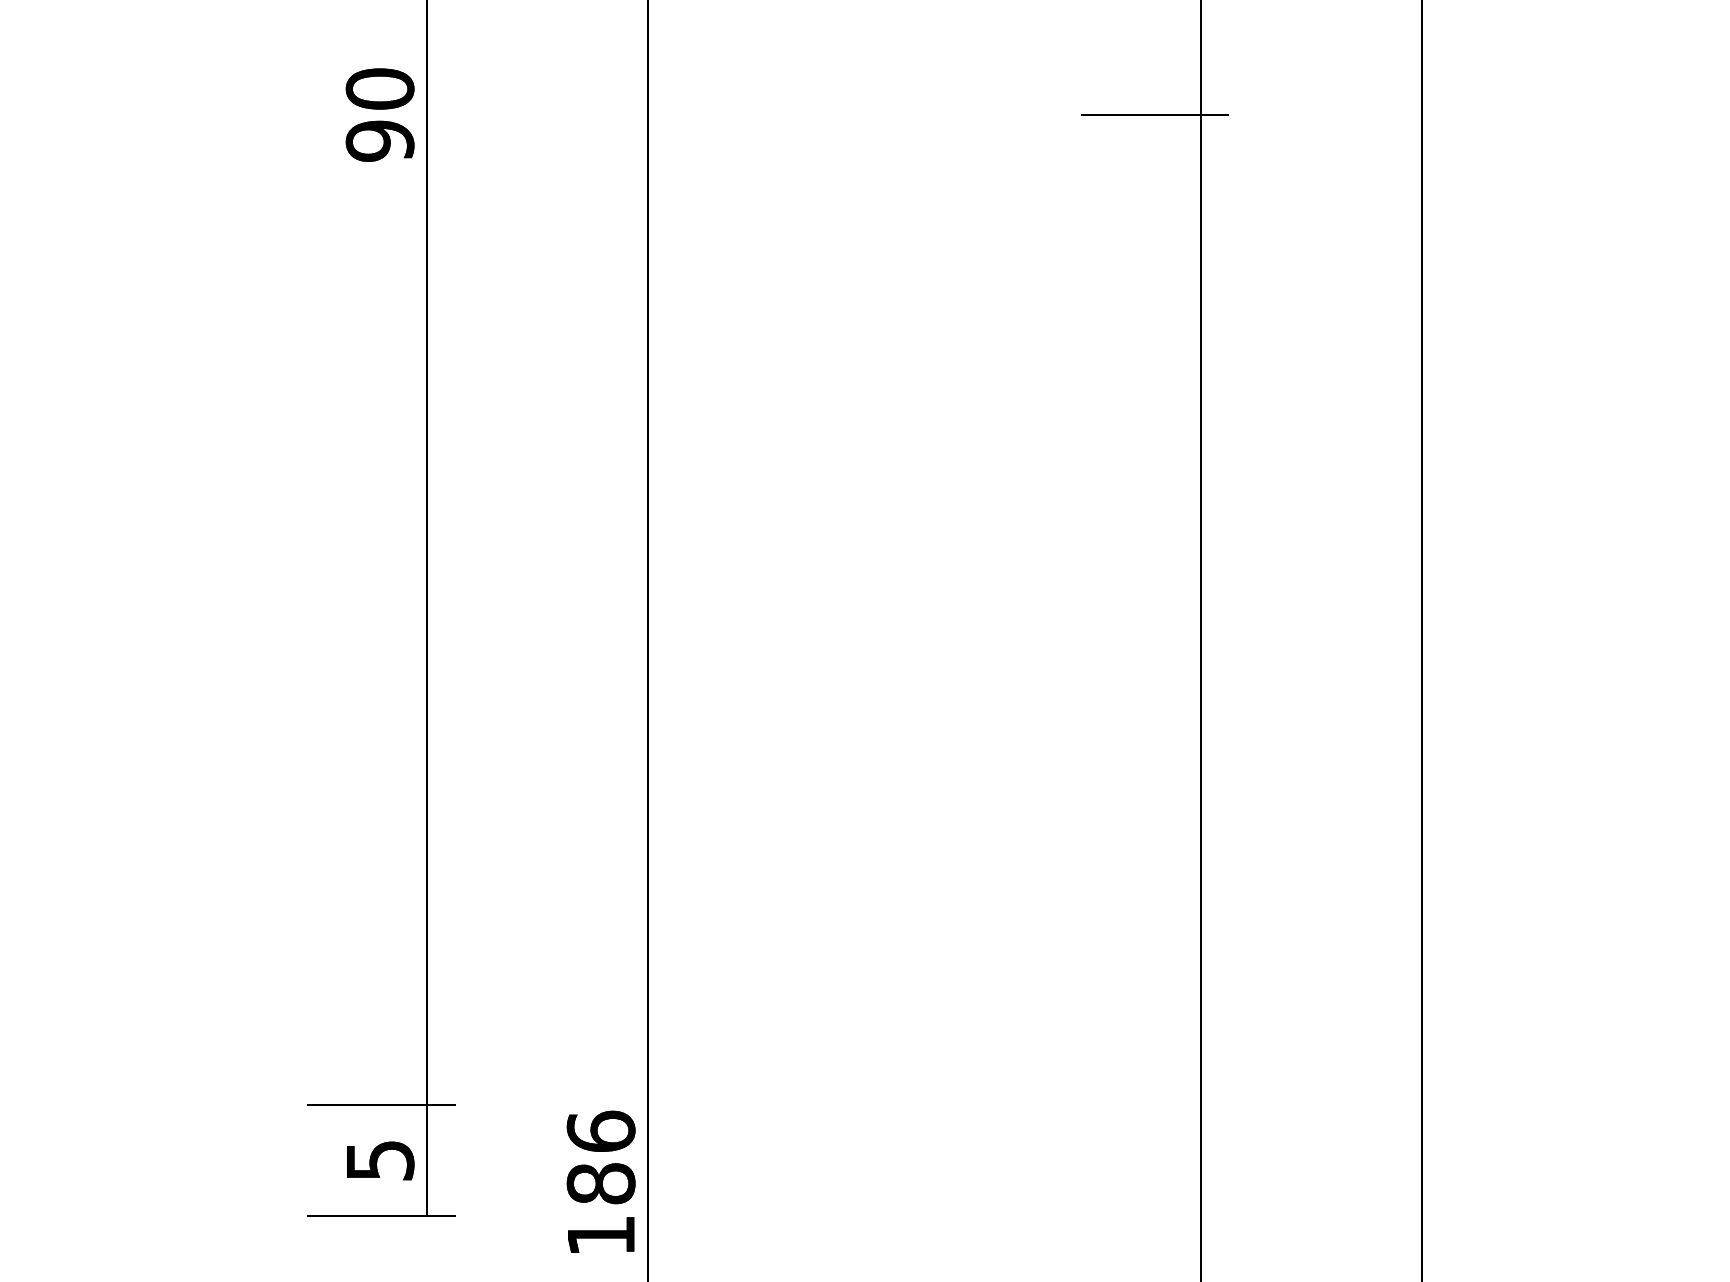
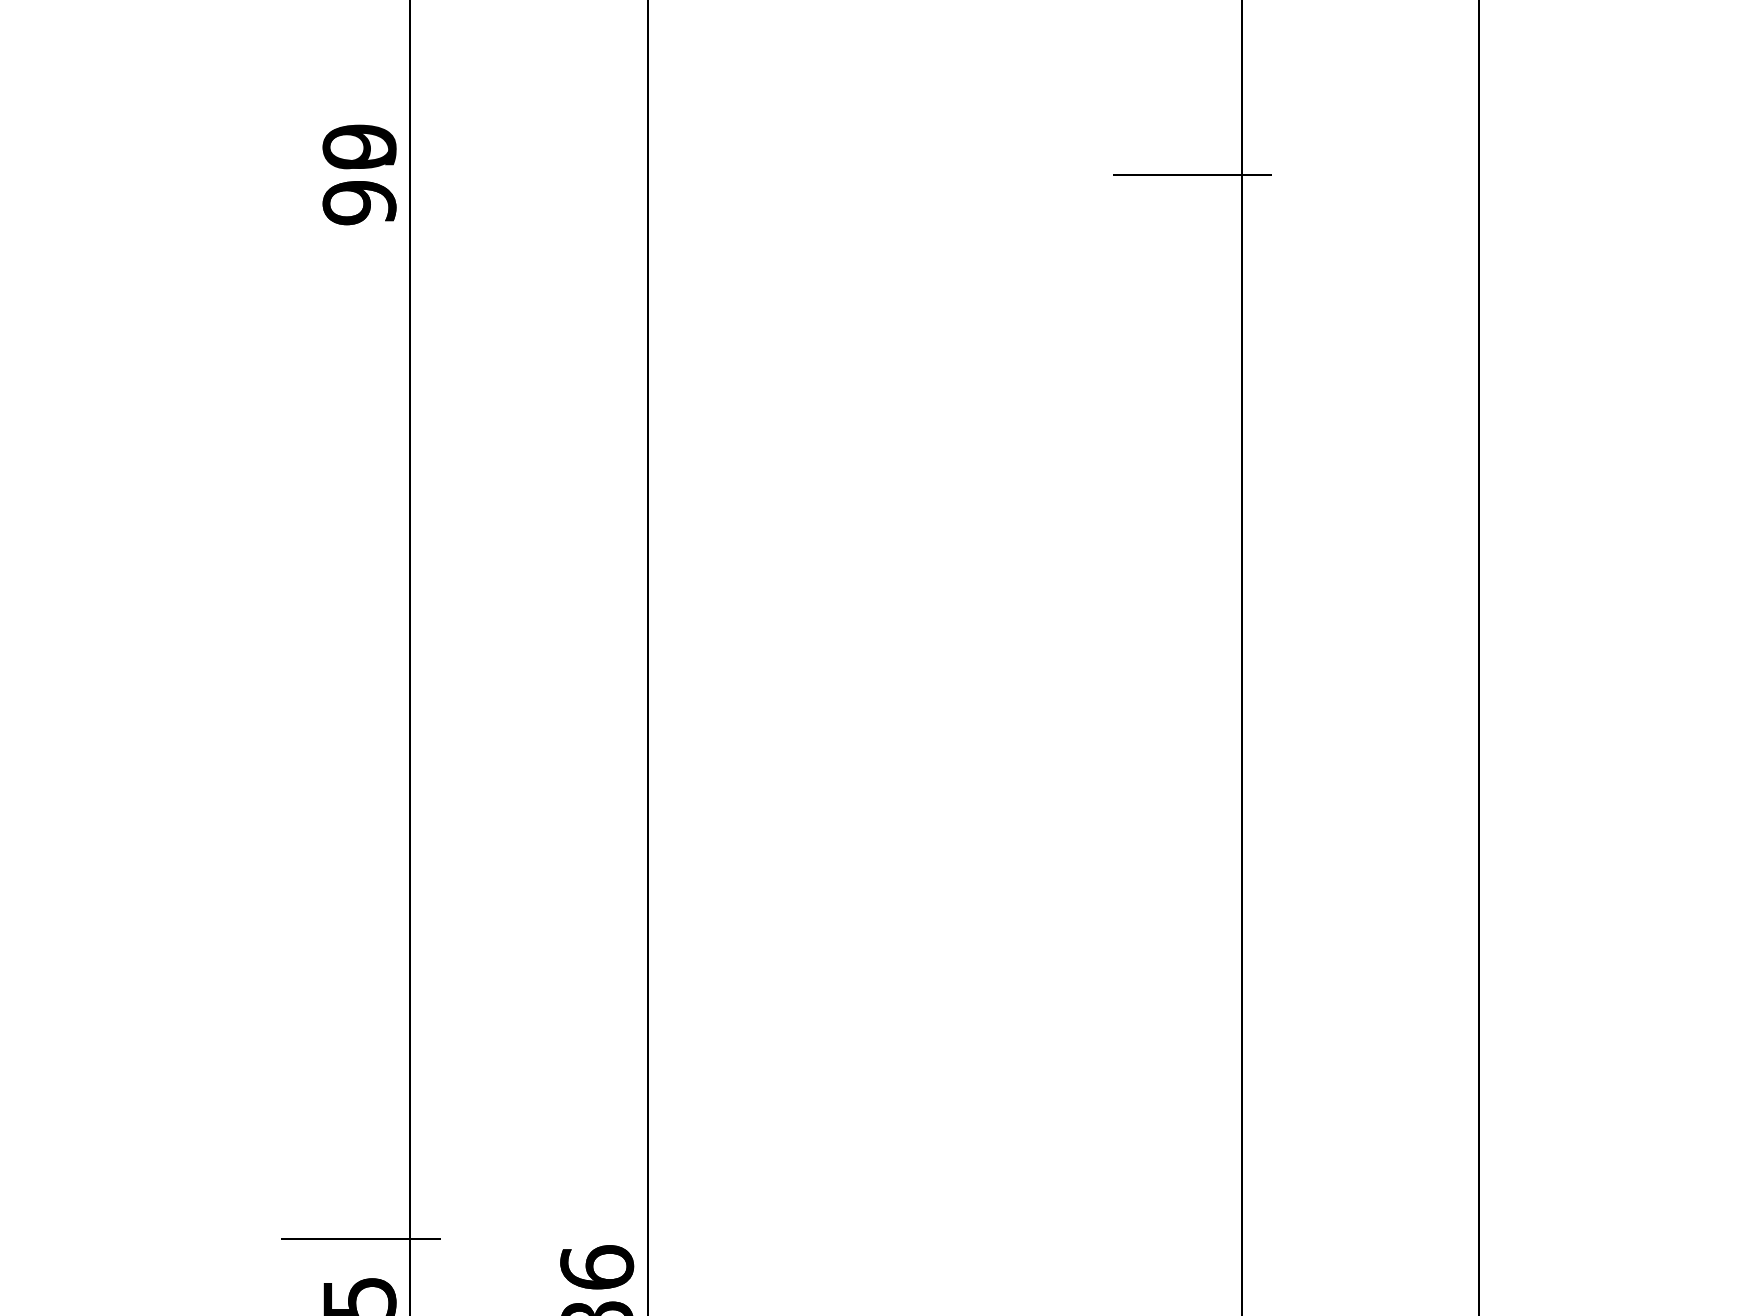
text: (380, 88) -> (359, 146), 90 -> 99

